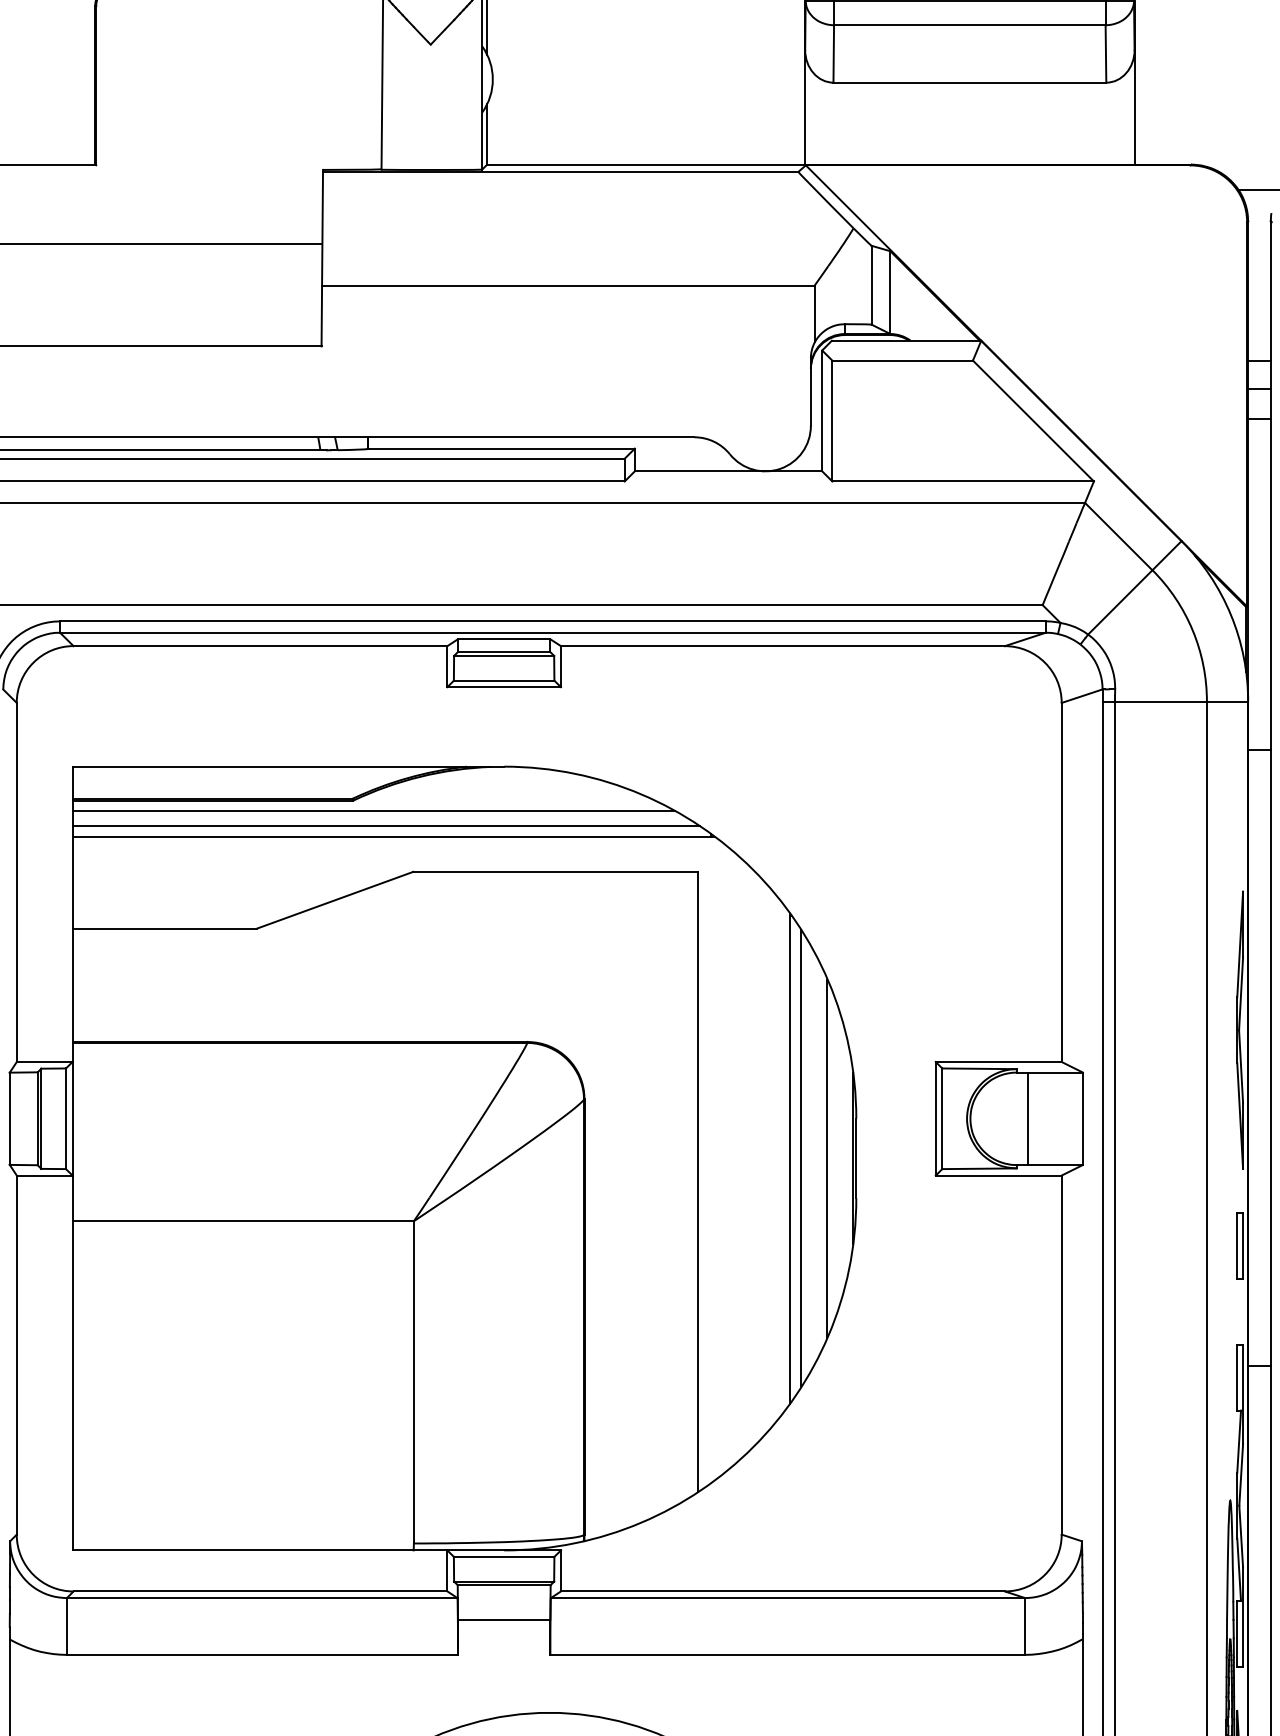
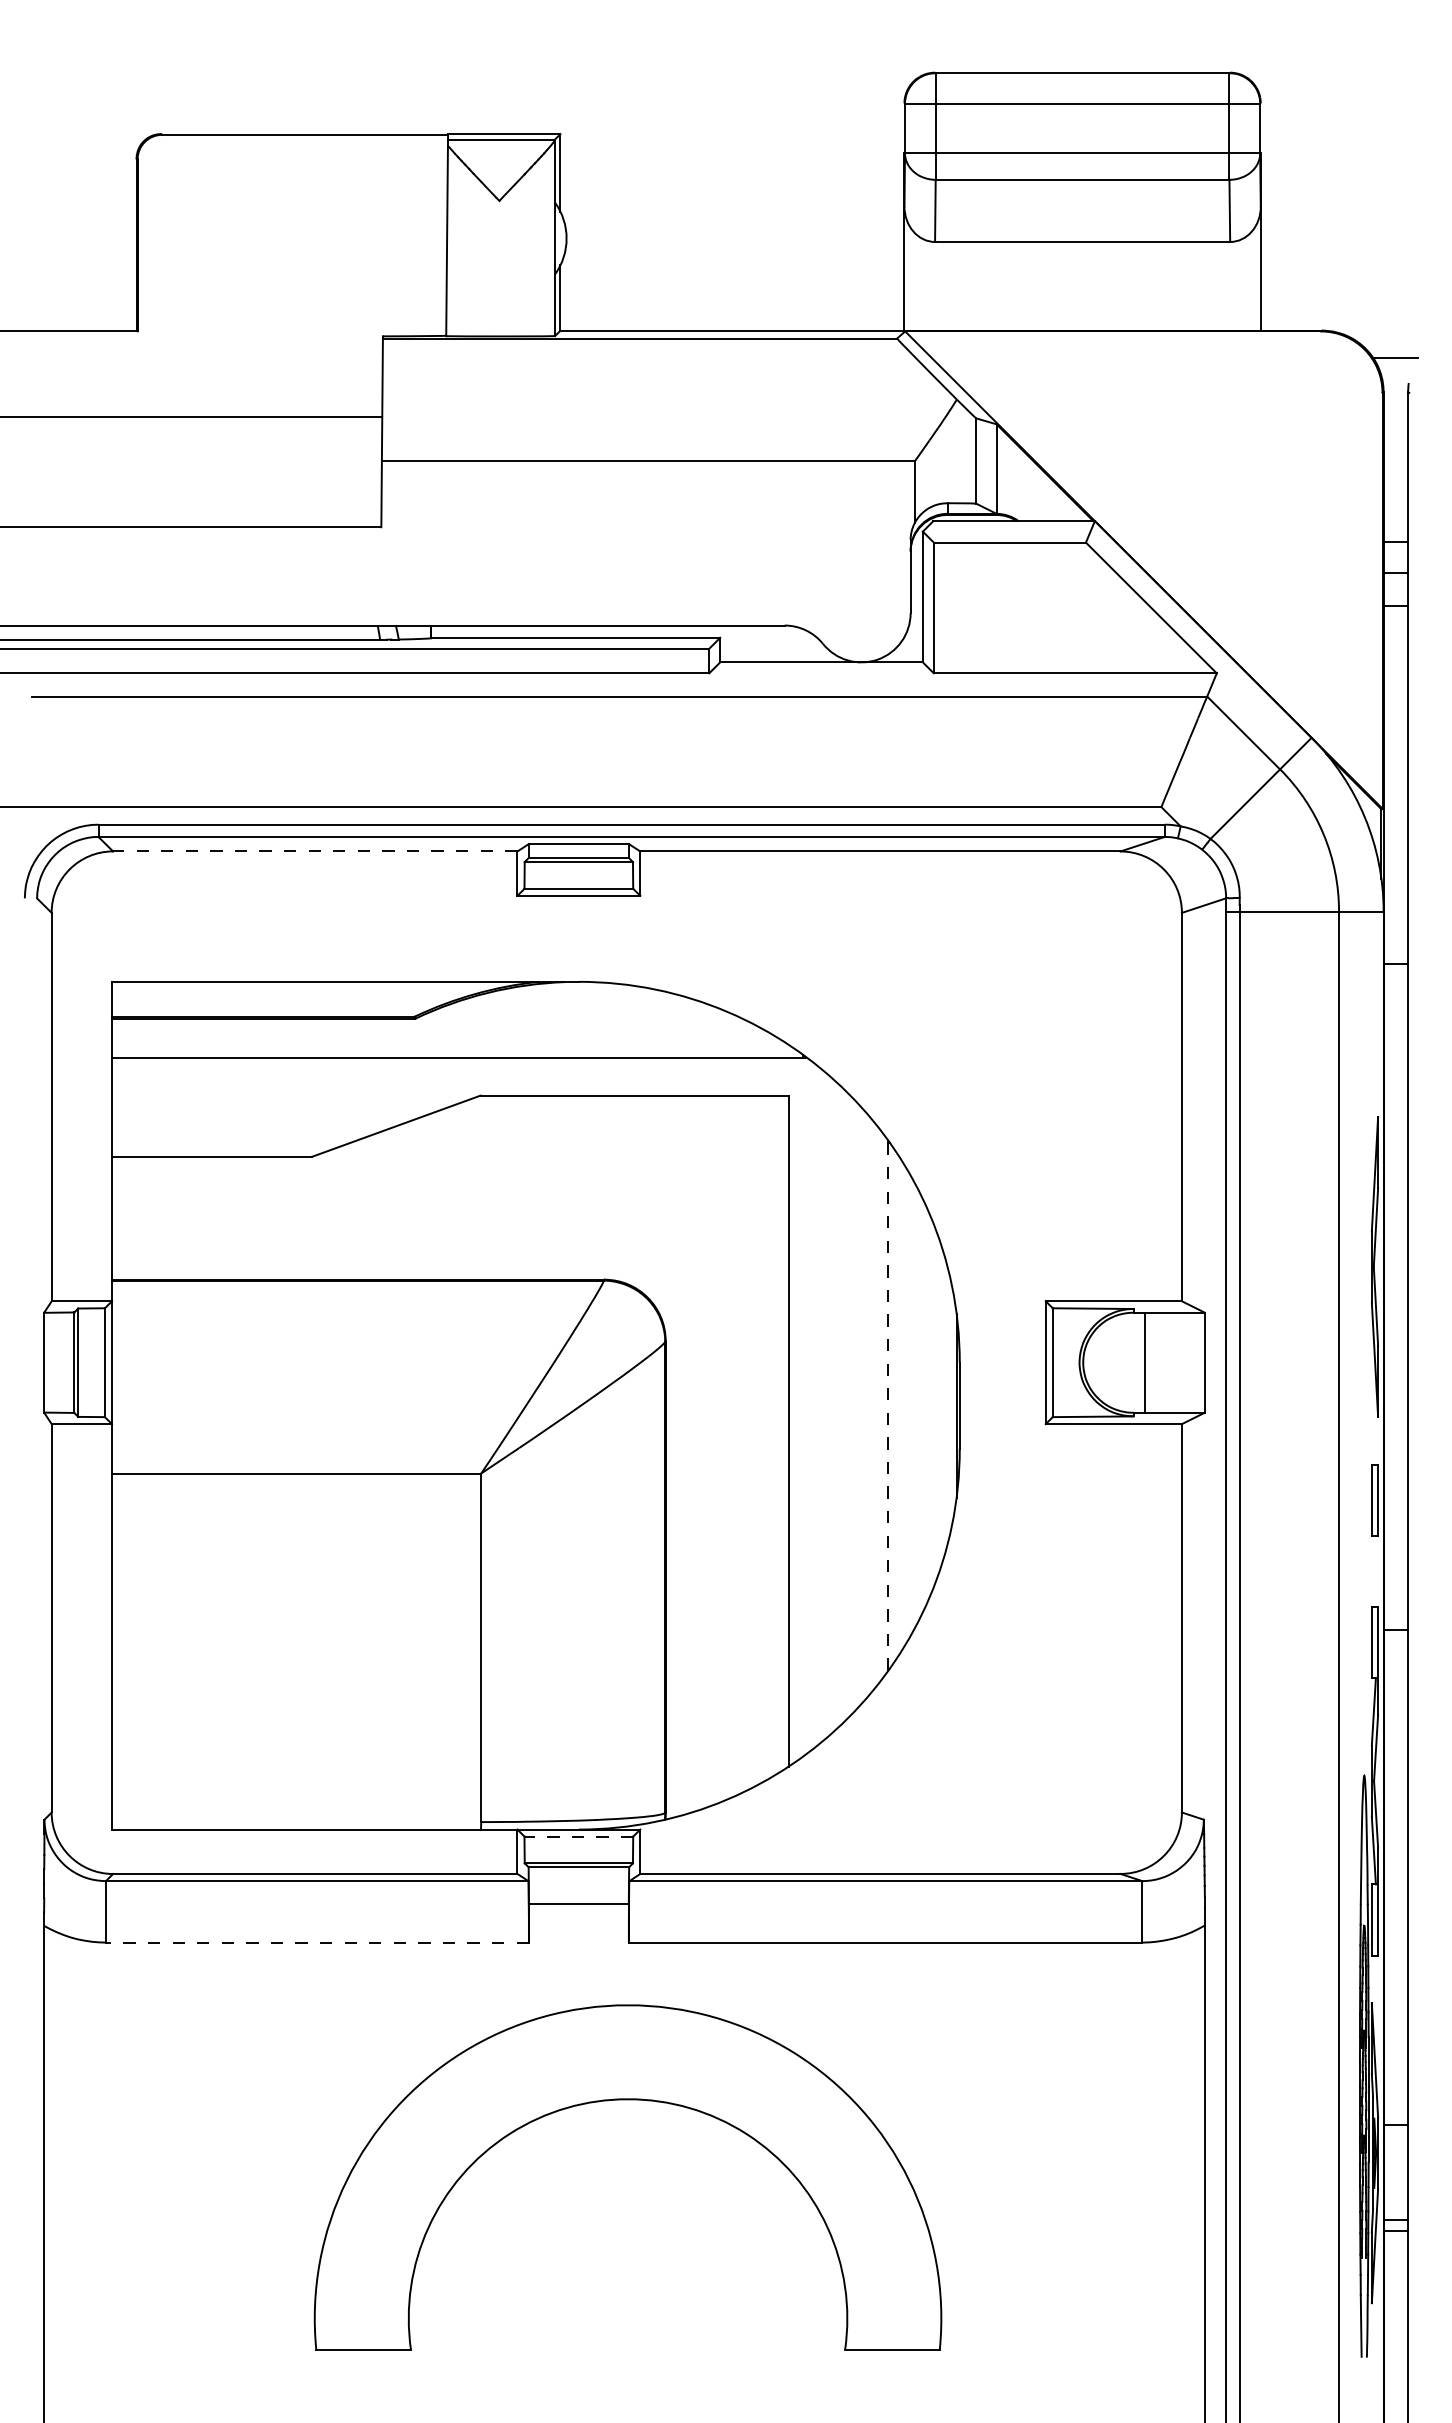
line: (259, 646) -> (314, 851), solid -> dashed
line: (373, 810) -> (437, 1029), removed
line: (386, 825) -> (451, 1045), removed
line: (801, 1158) -> (900, 1405), removed
line: (827, 1158) -> (928, 1405), removed
line: (790, 1159) -> (888, 1406), solid -> dashed
line: (503, 1556) -> (578, 1836), solid -> dashed
line: (262, 1654) -> (317, 1942), solid -> dashed

